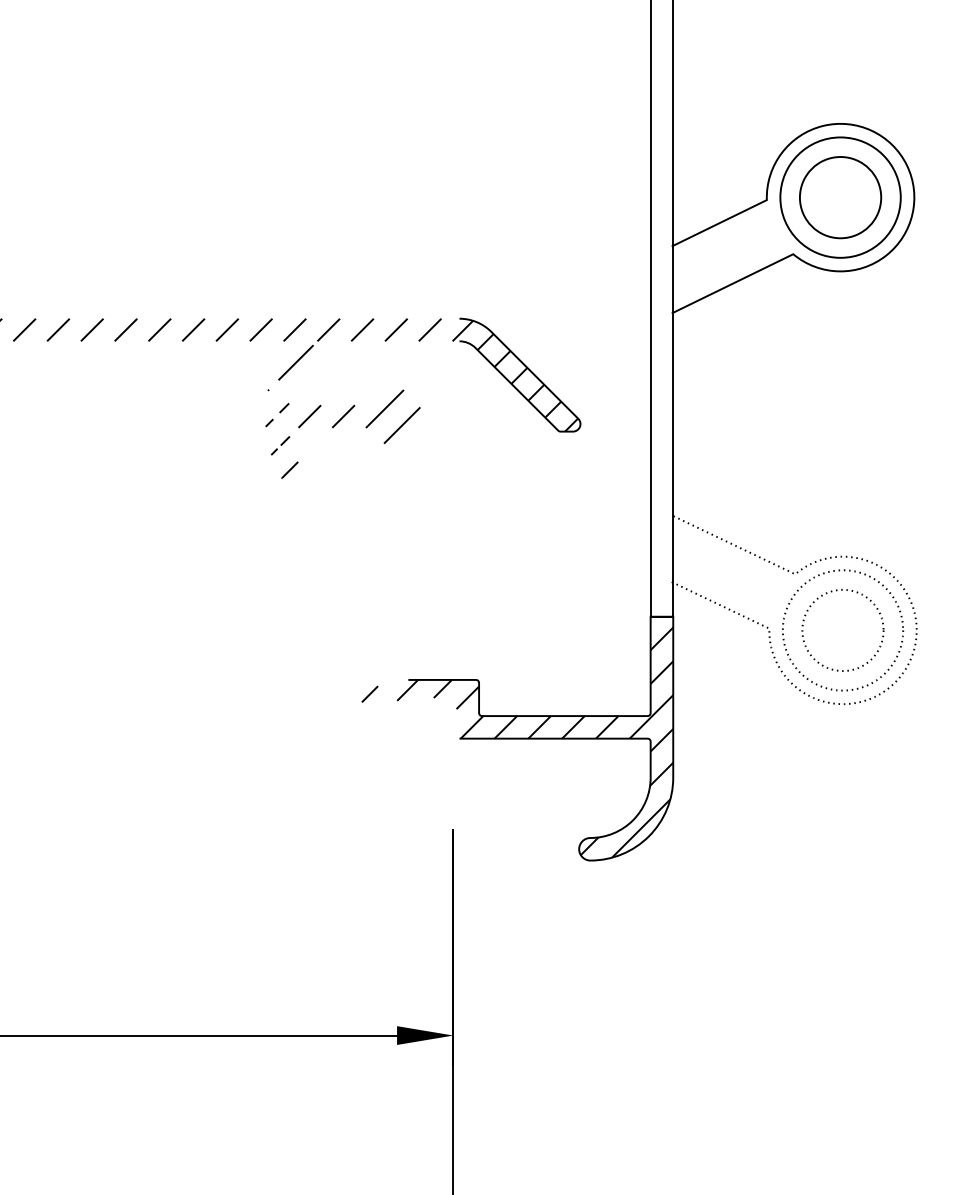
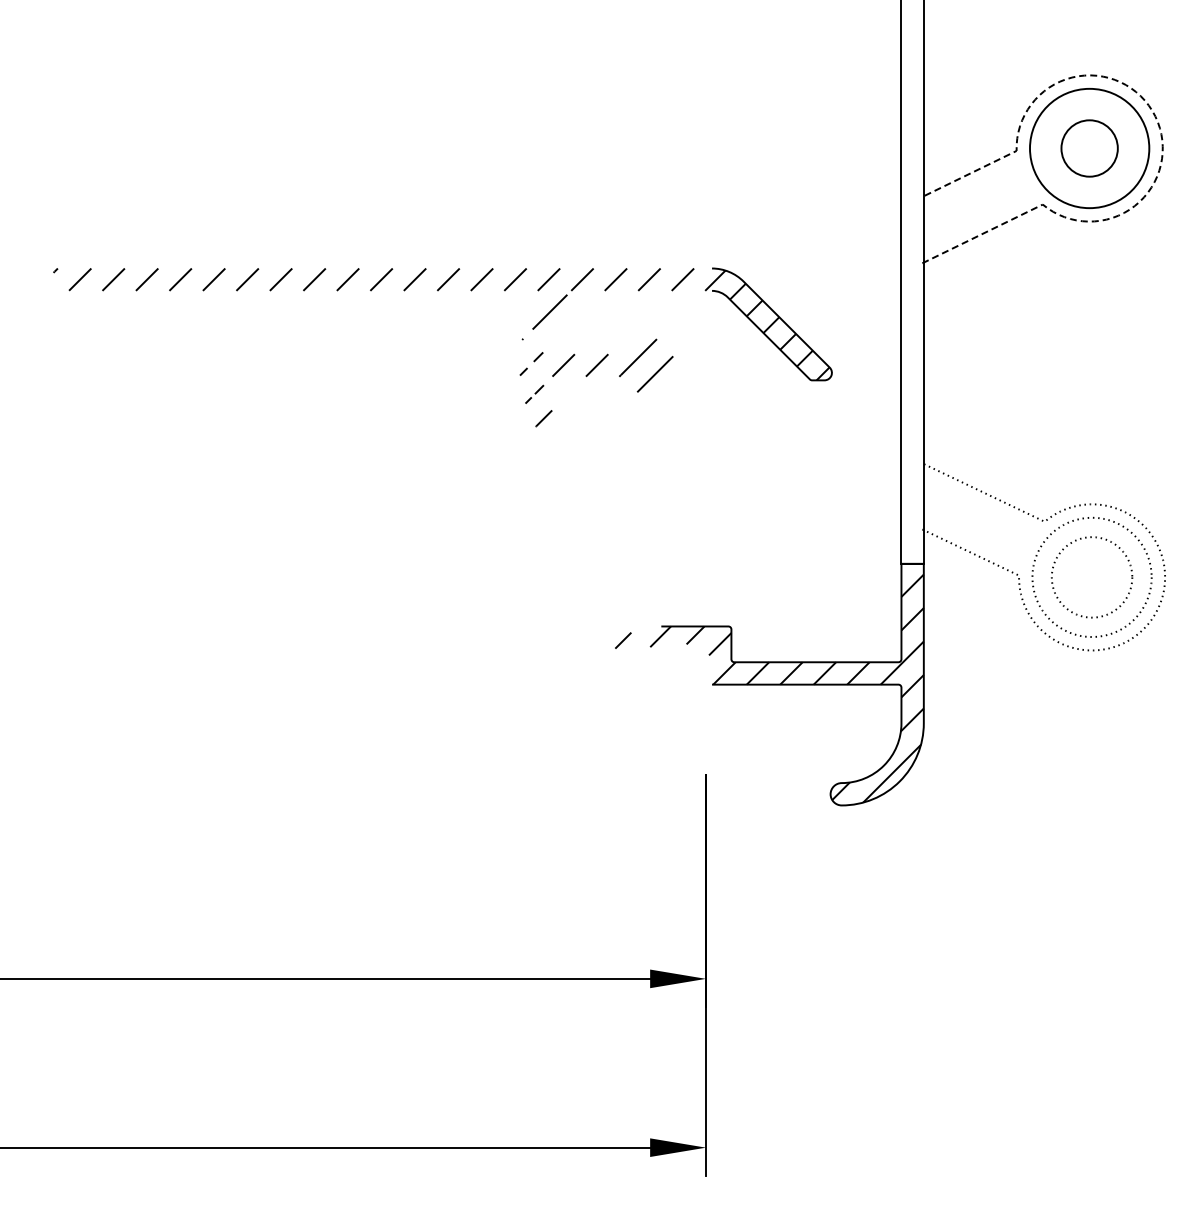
line: (911, 176) -> (1159, 127), solid -> dashed
circle: (840, 197) -> (1089, 148), size x0.7

